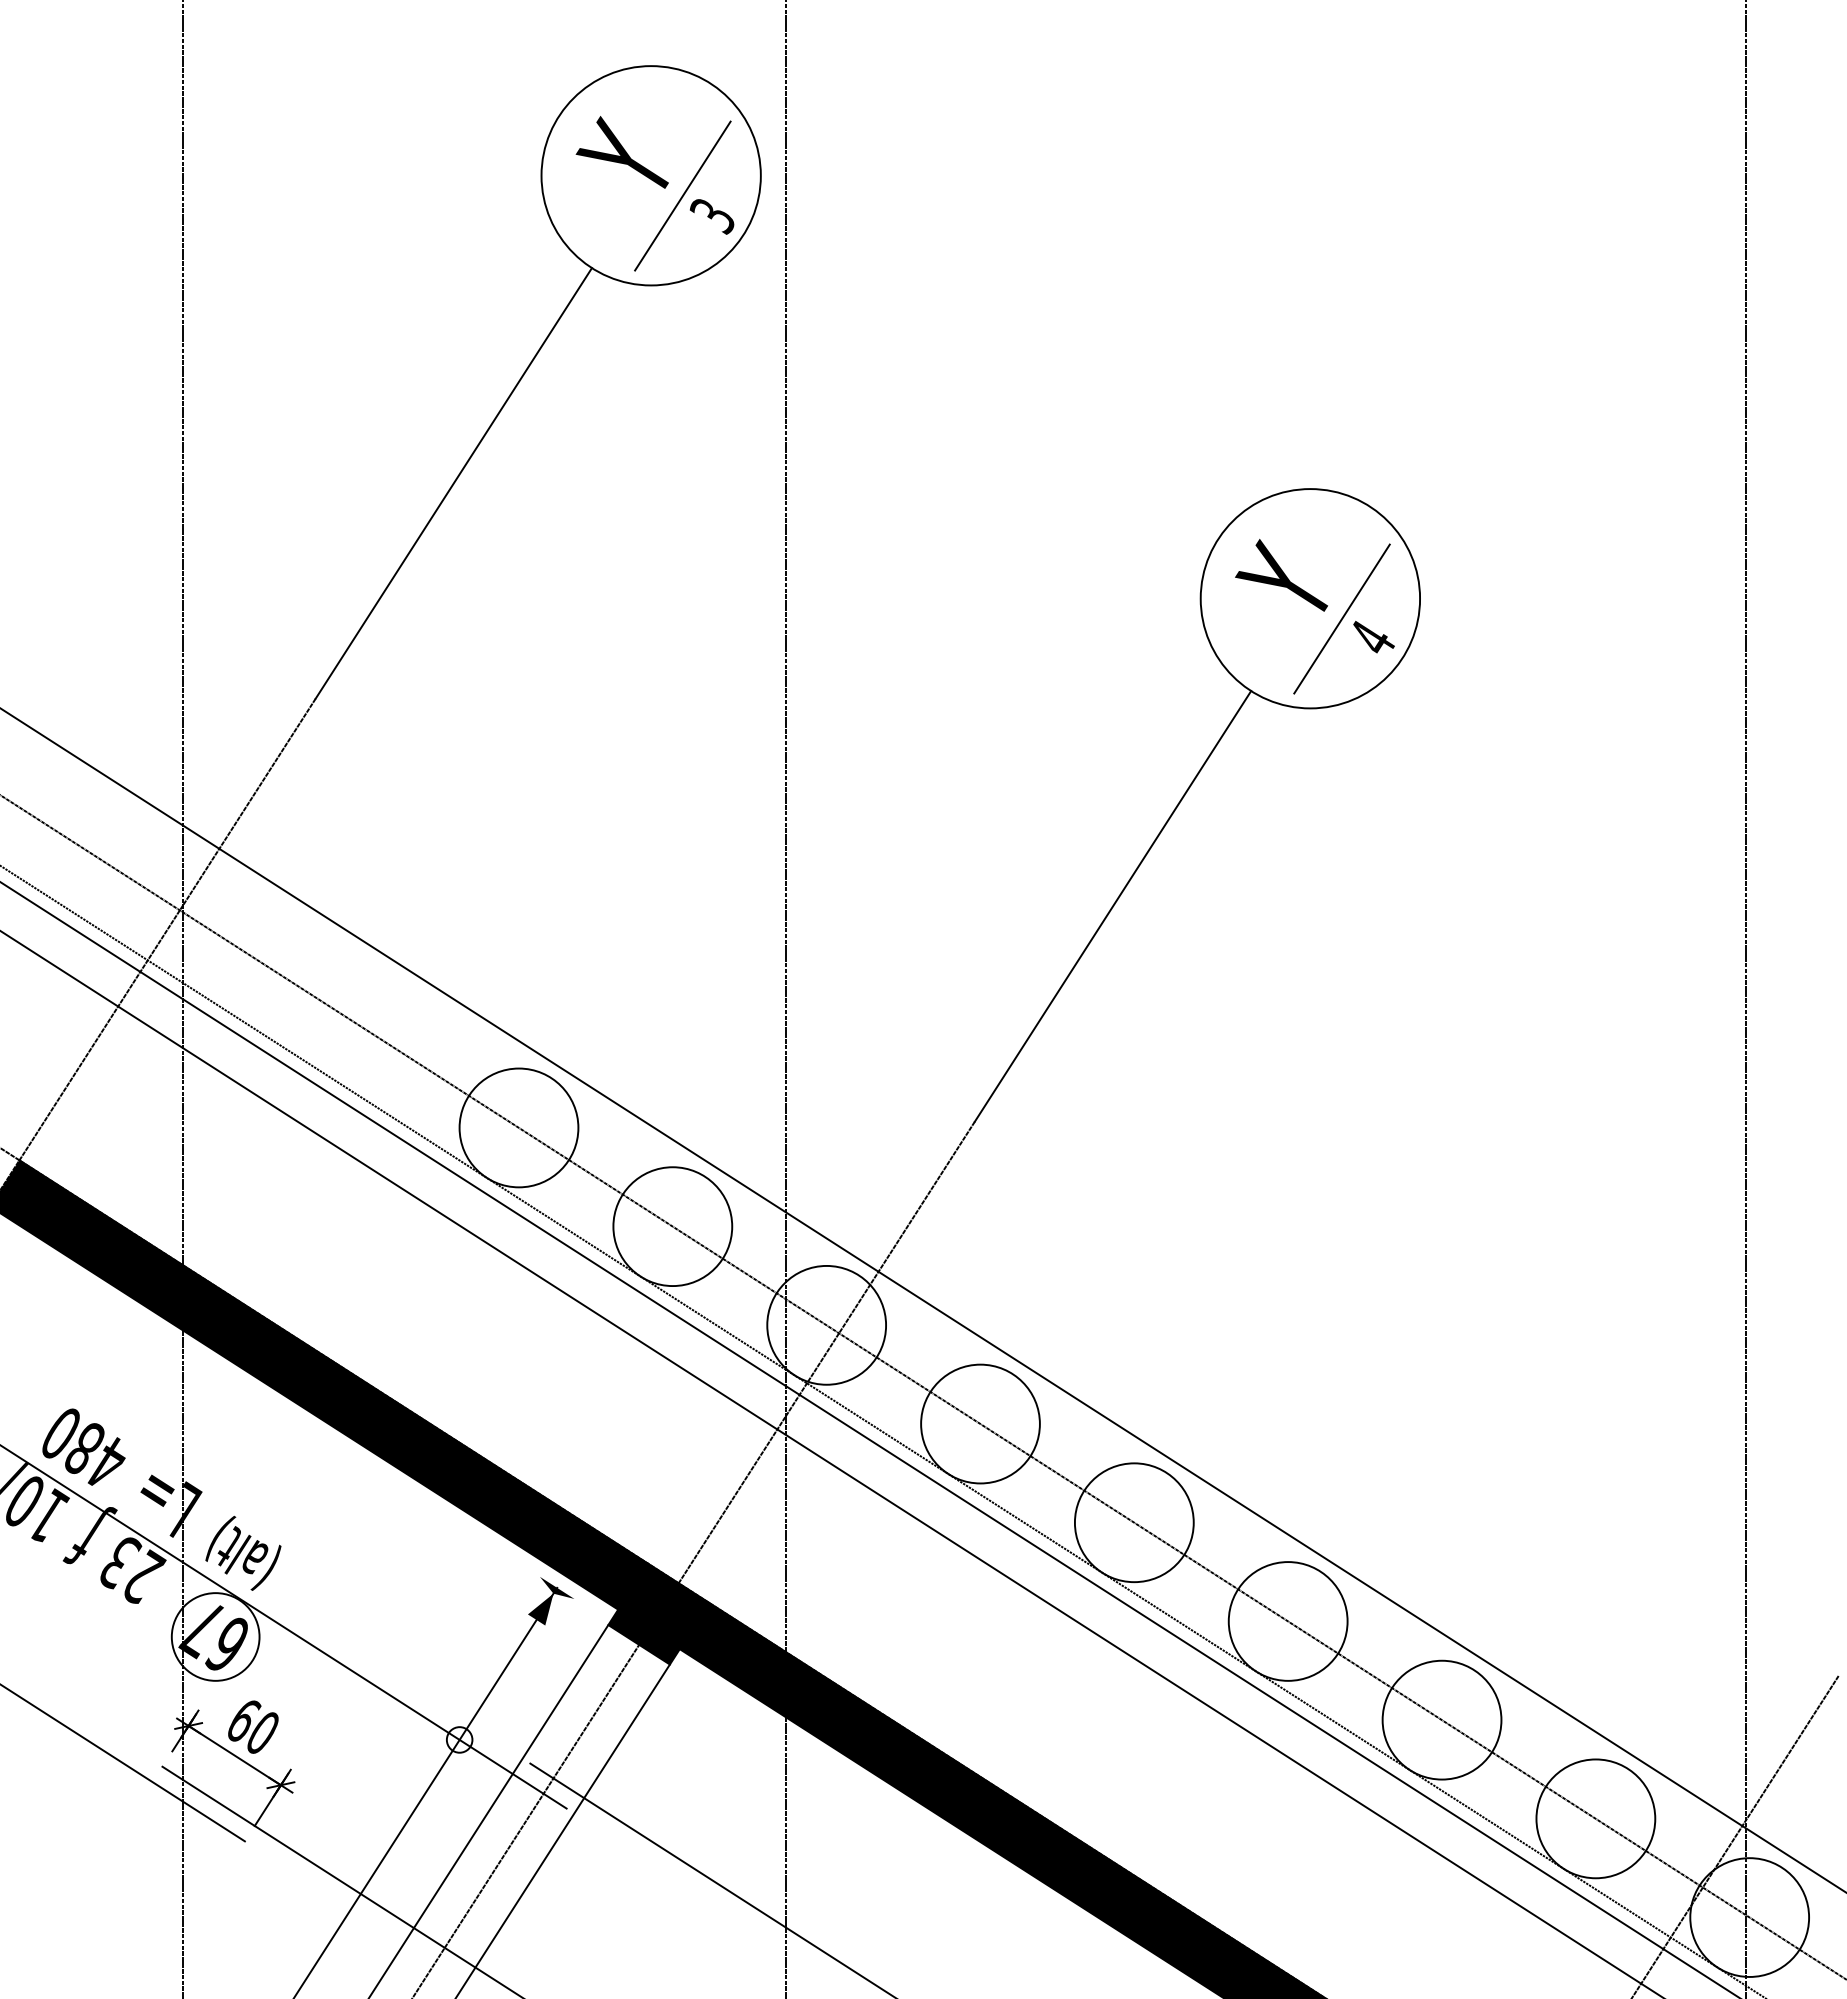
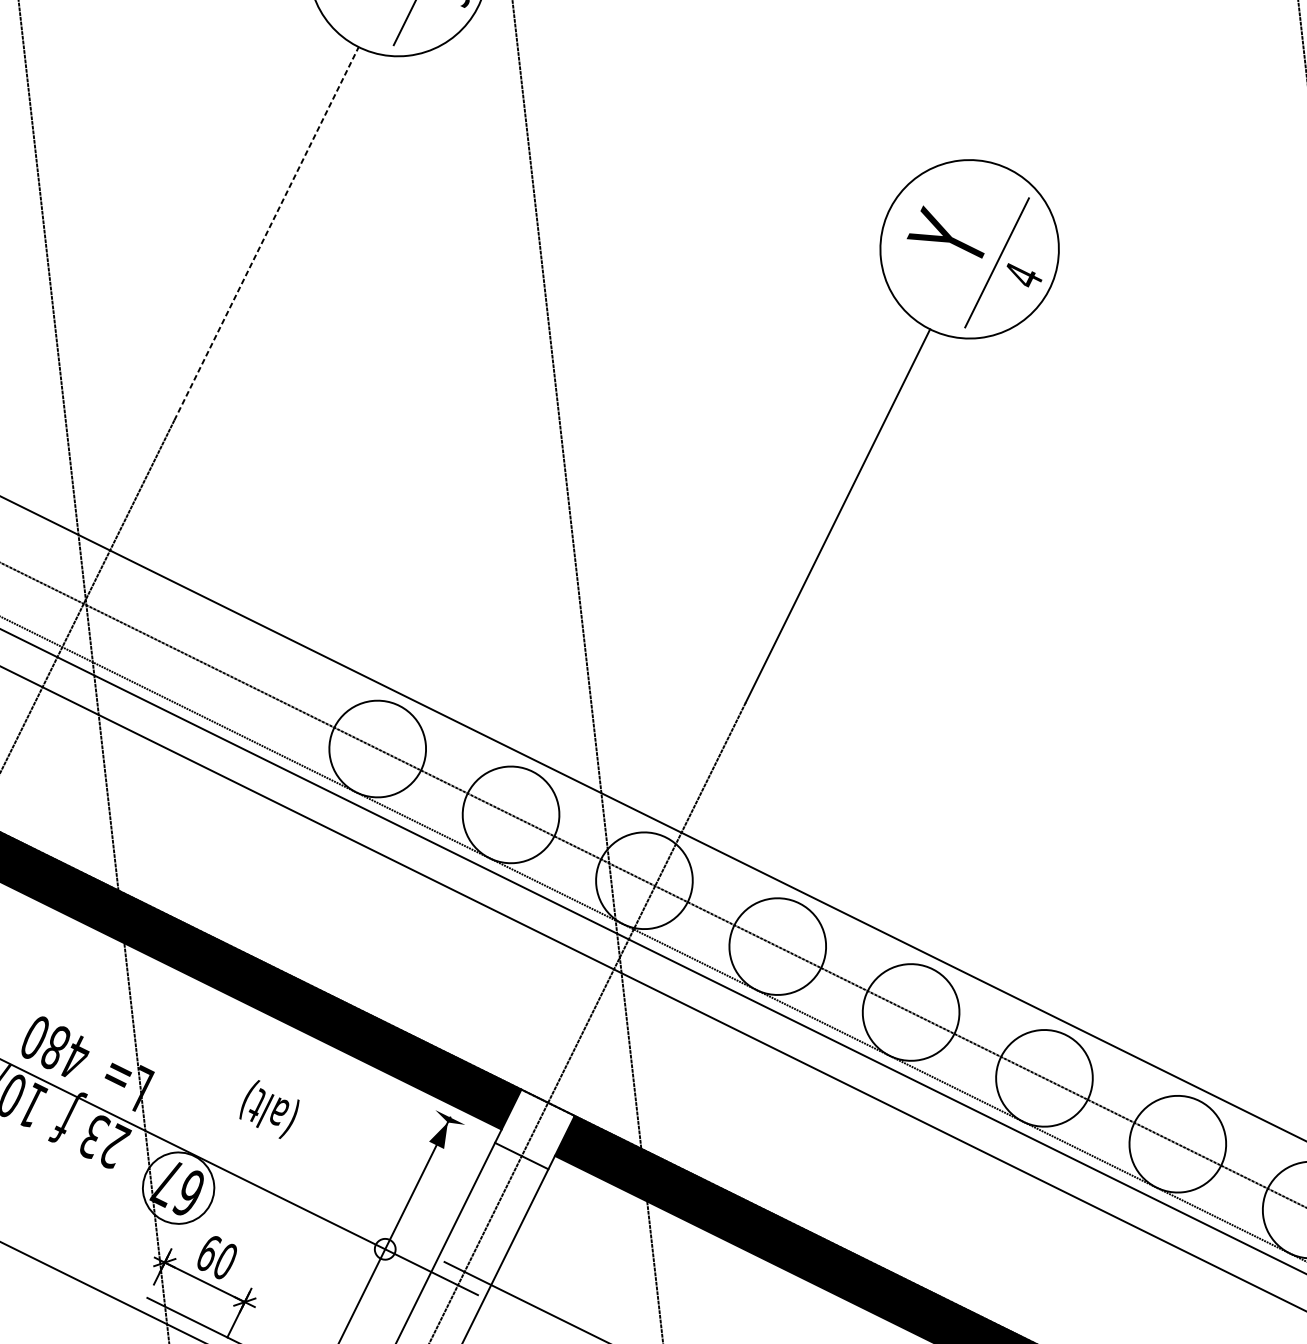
line: (453, 483) -> (266, 233), solid -> dashed
text: (243, 1552) -> (269, 1108), moved
fill: (658, 1613) -> (534, 1129), removed

